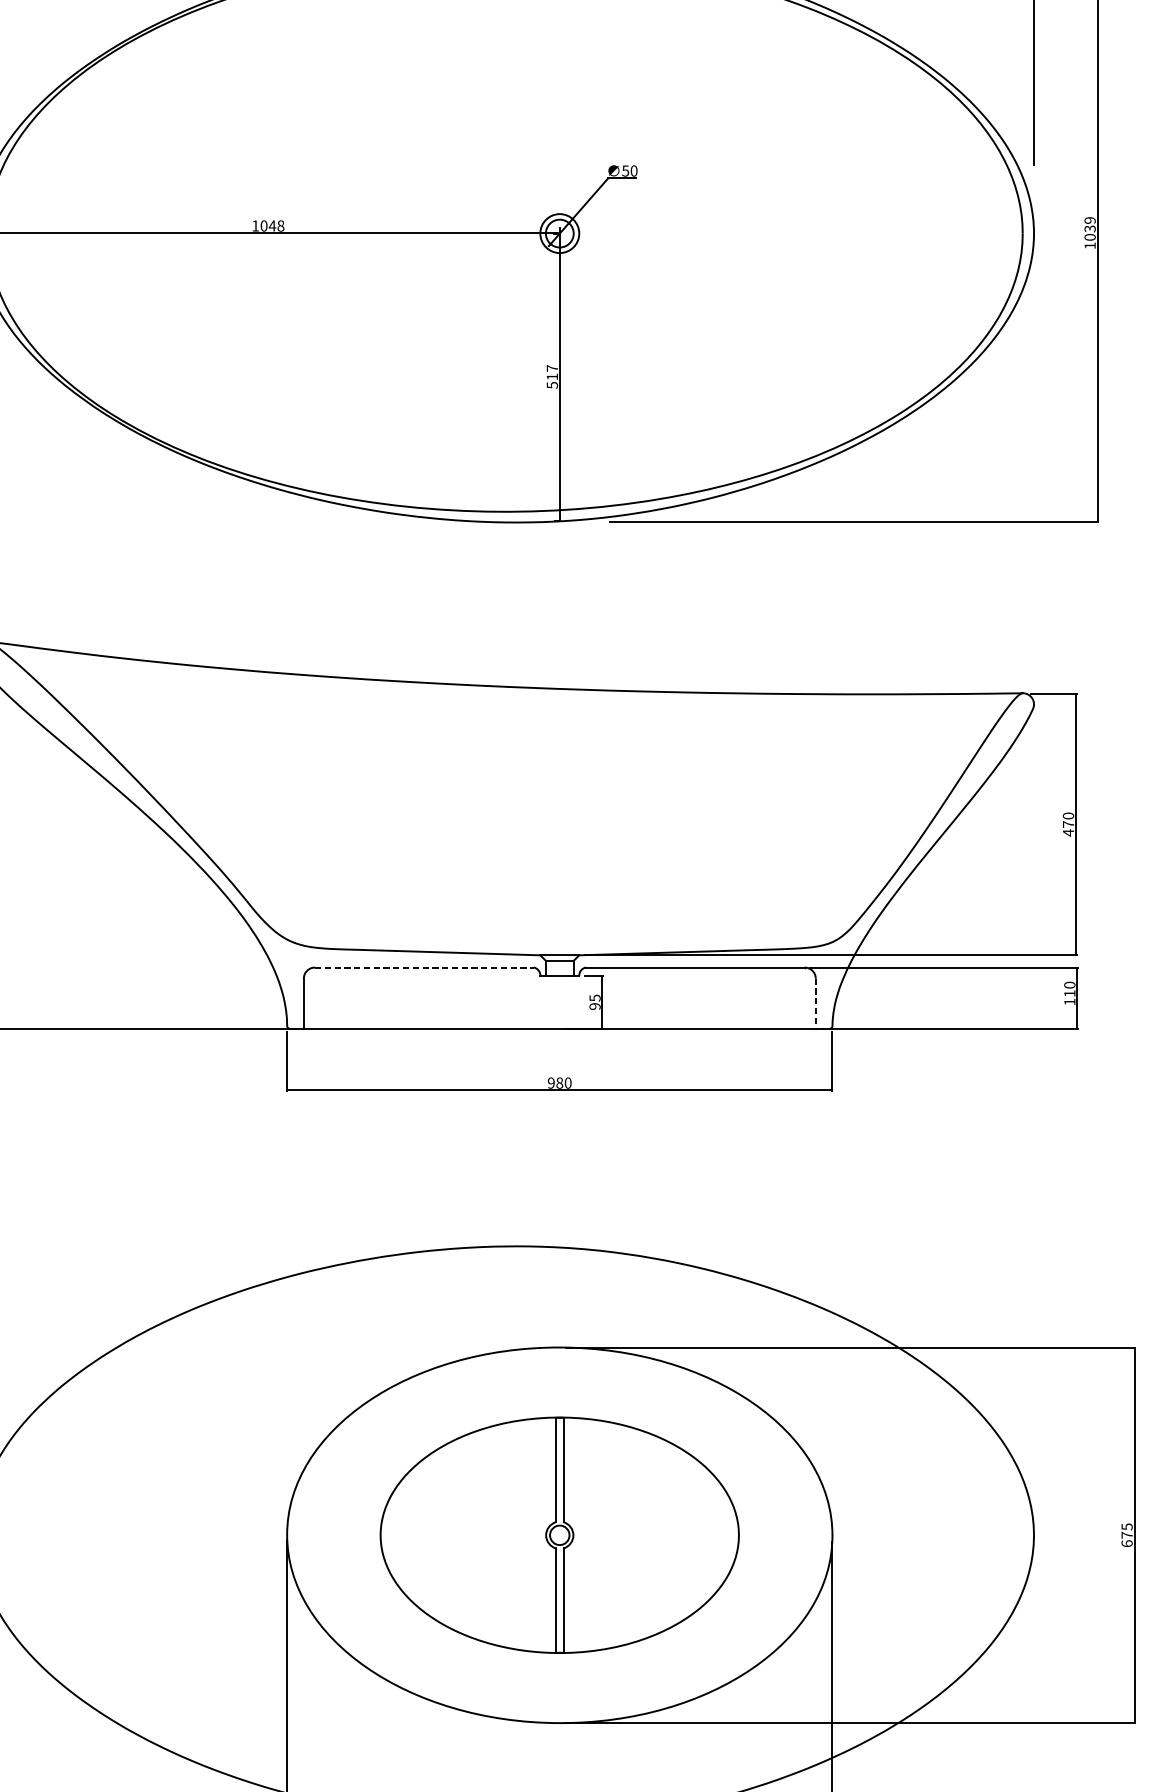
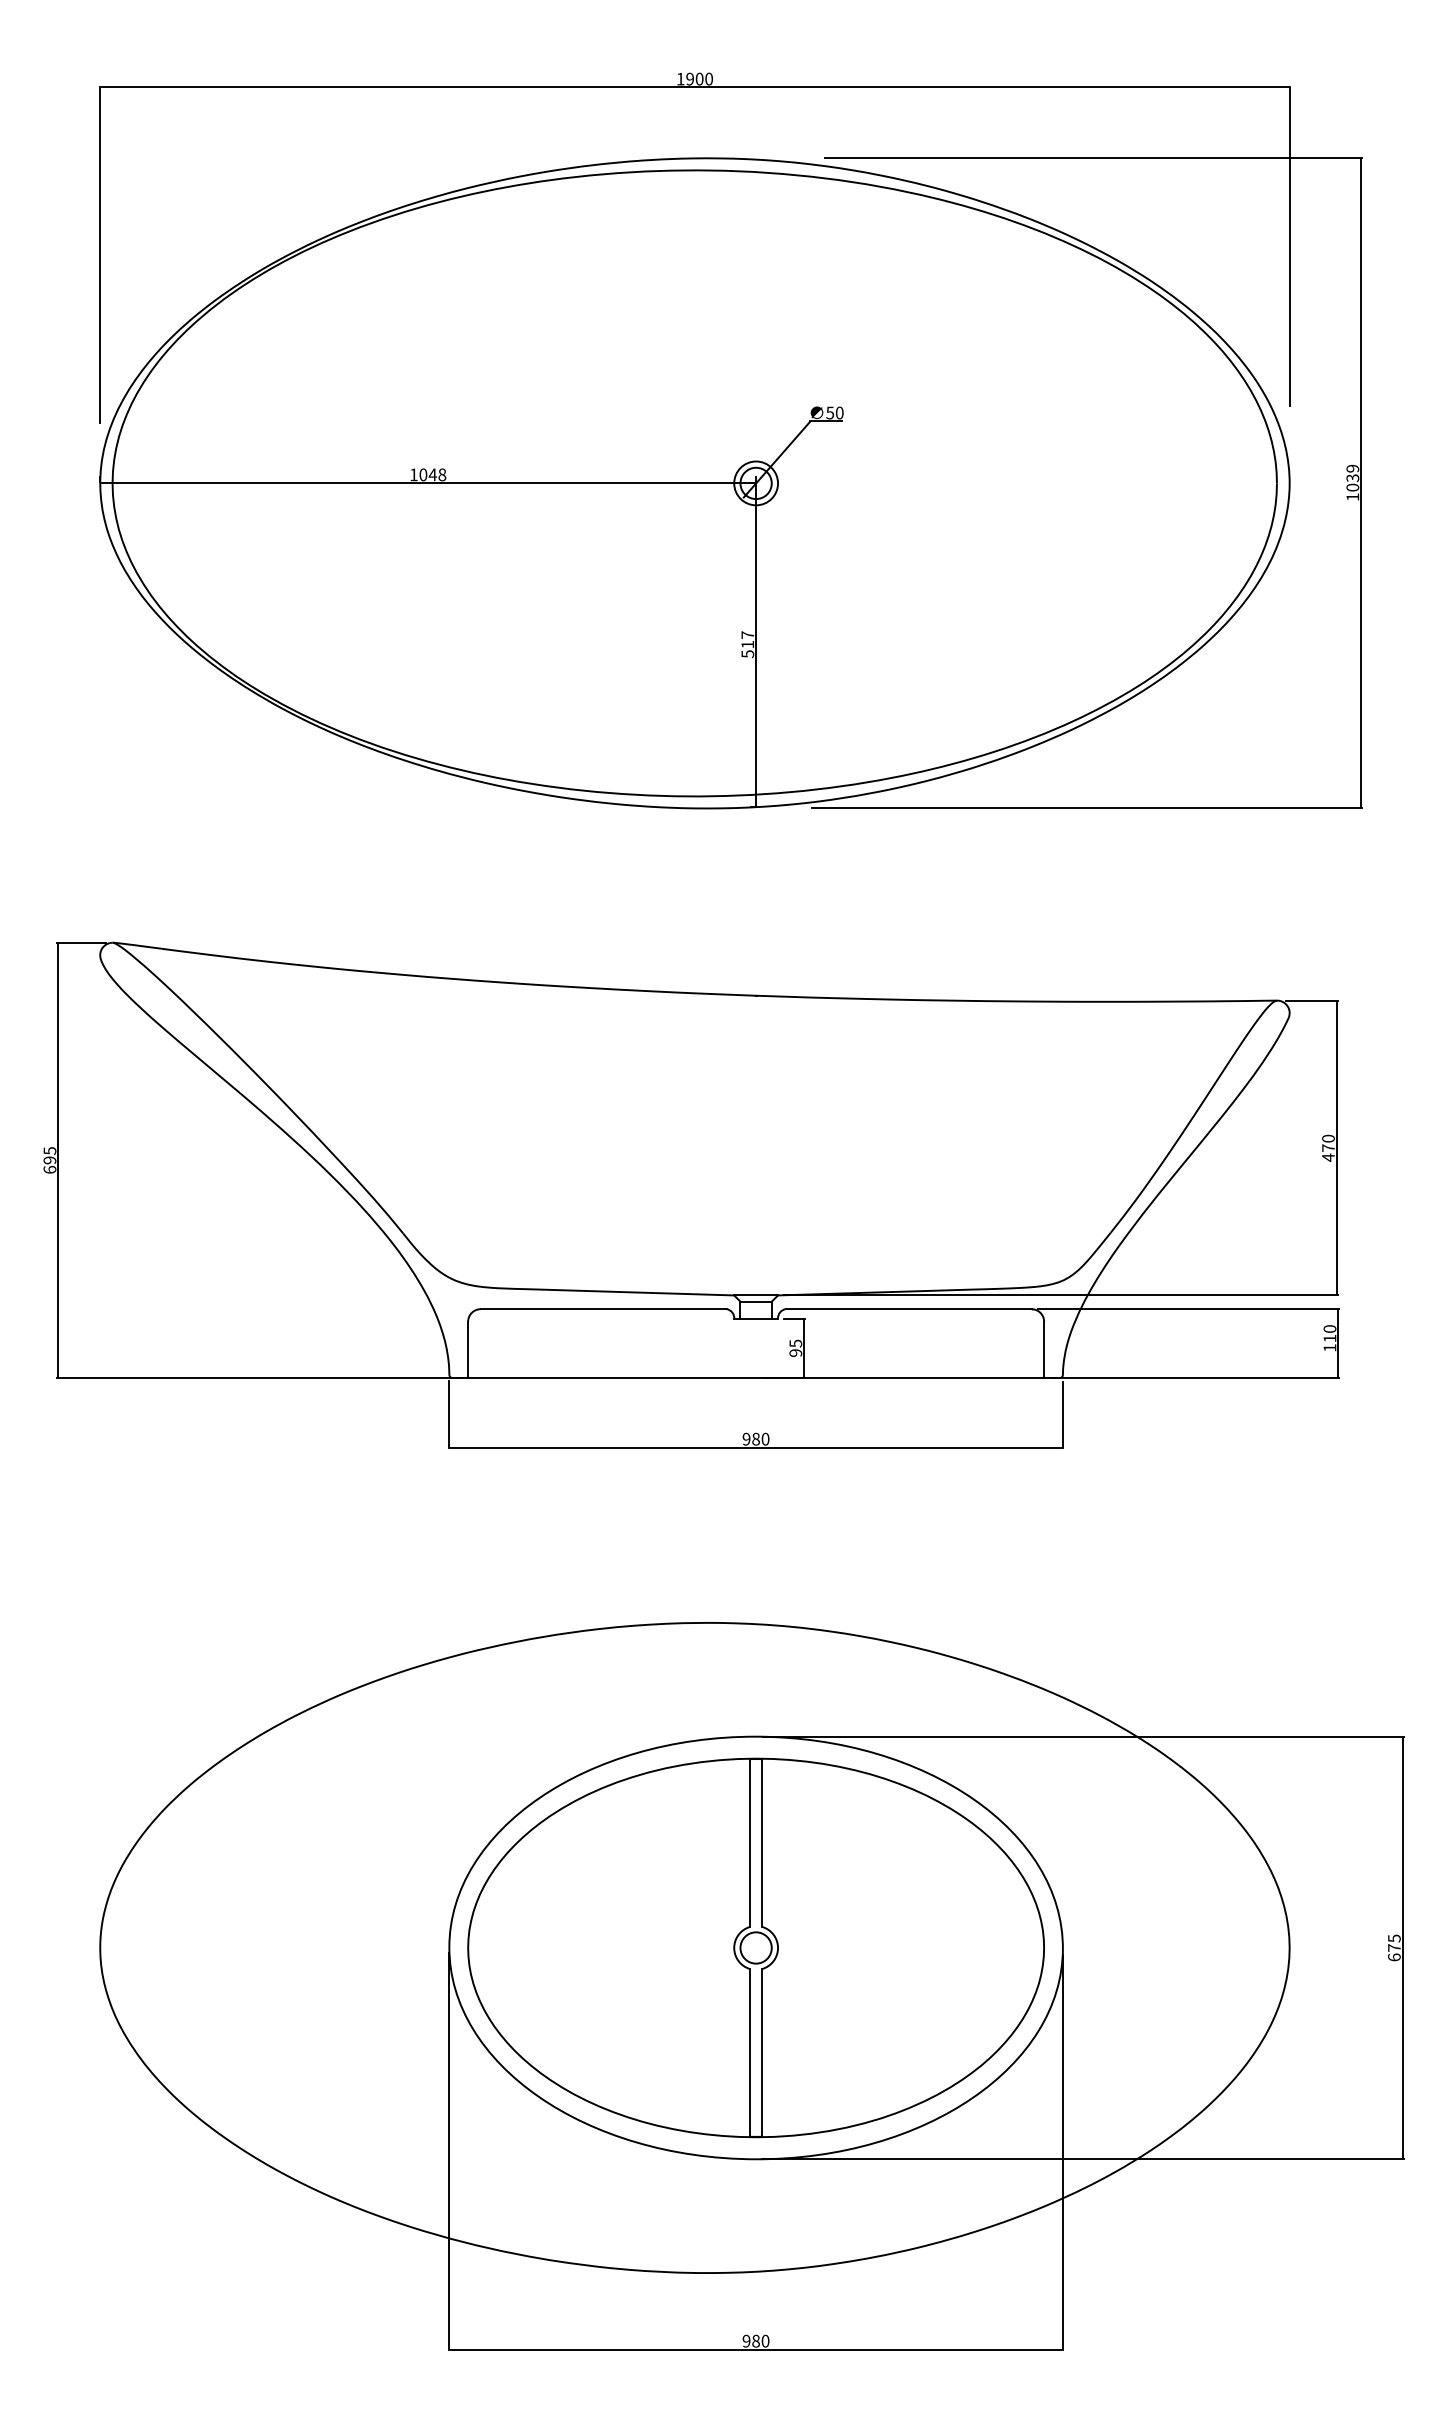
line: (425, 967) -> (604, 1309), dashed -> solid
line: (816, 1004) -> (1044, 1350), dashed -> solid
part: (559, 1534) -> (755, 1947), size x1.43

